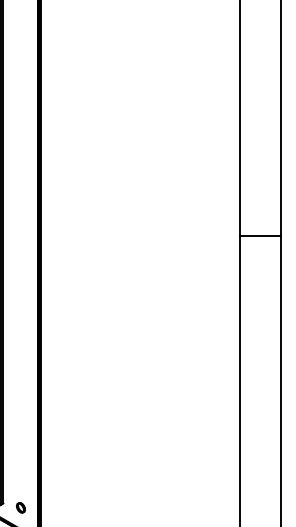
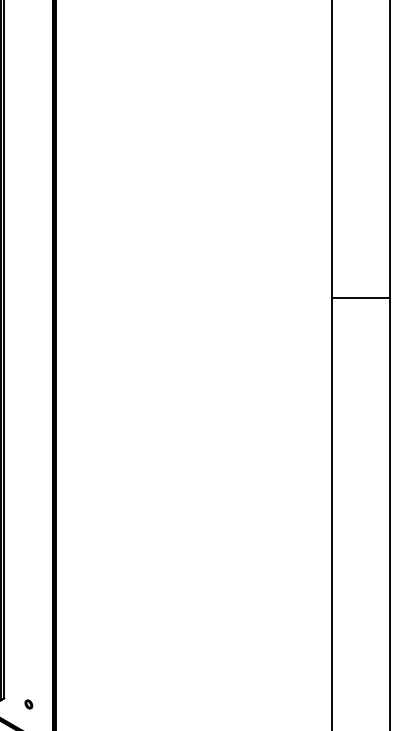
line: (260, 236) -> (360, 298), moved
part: (20, 507) -> (28, 704), size x0.6

